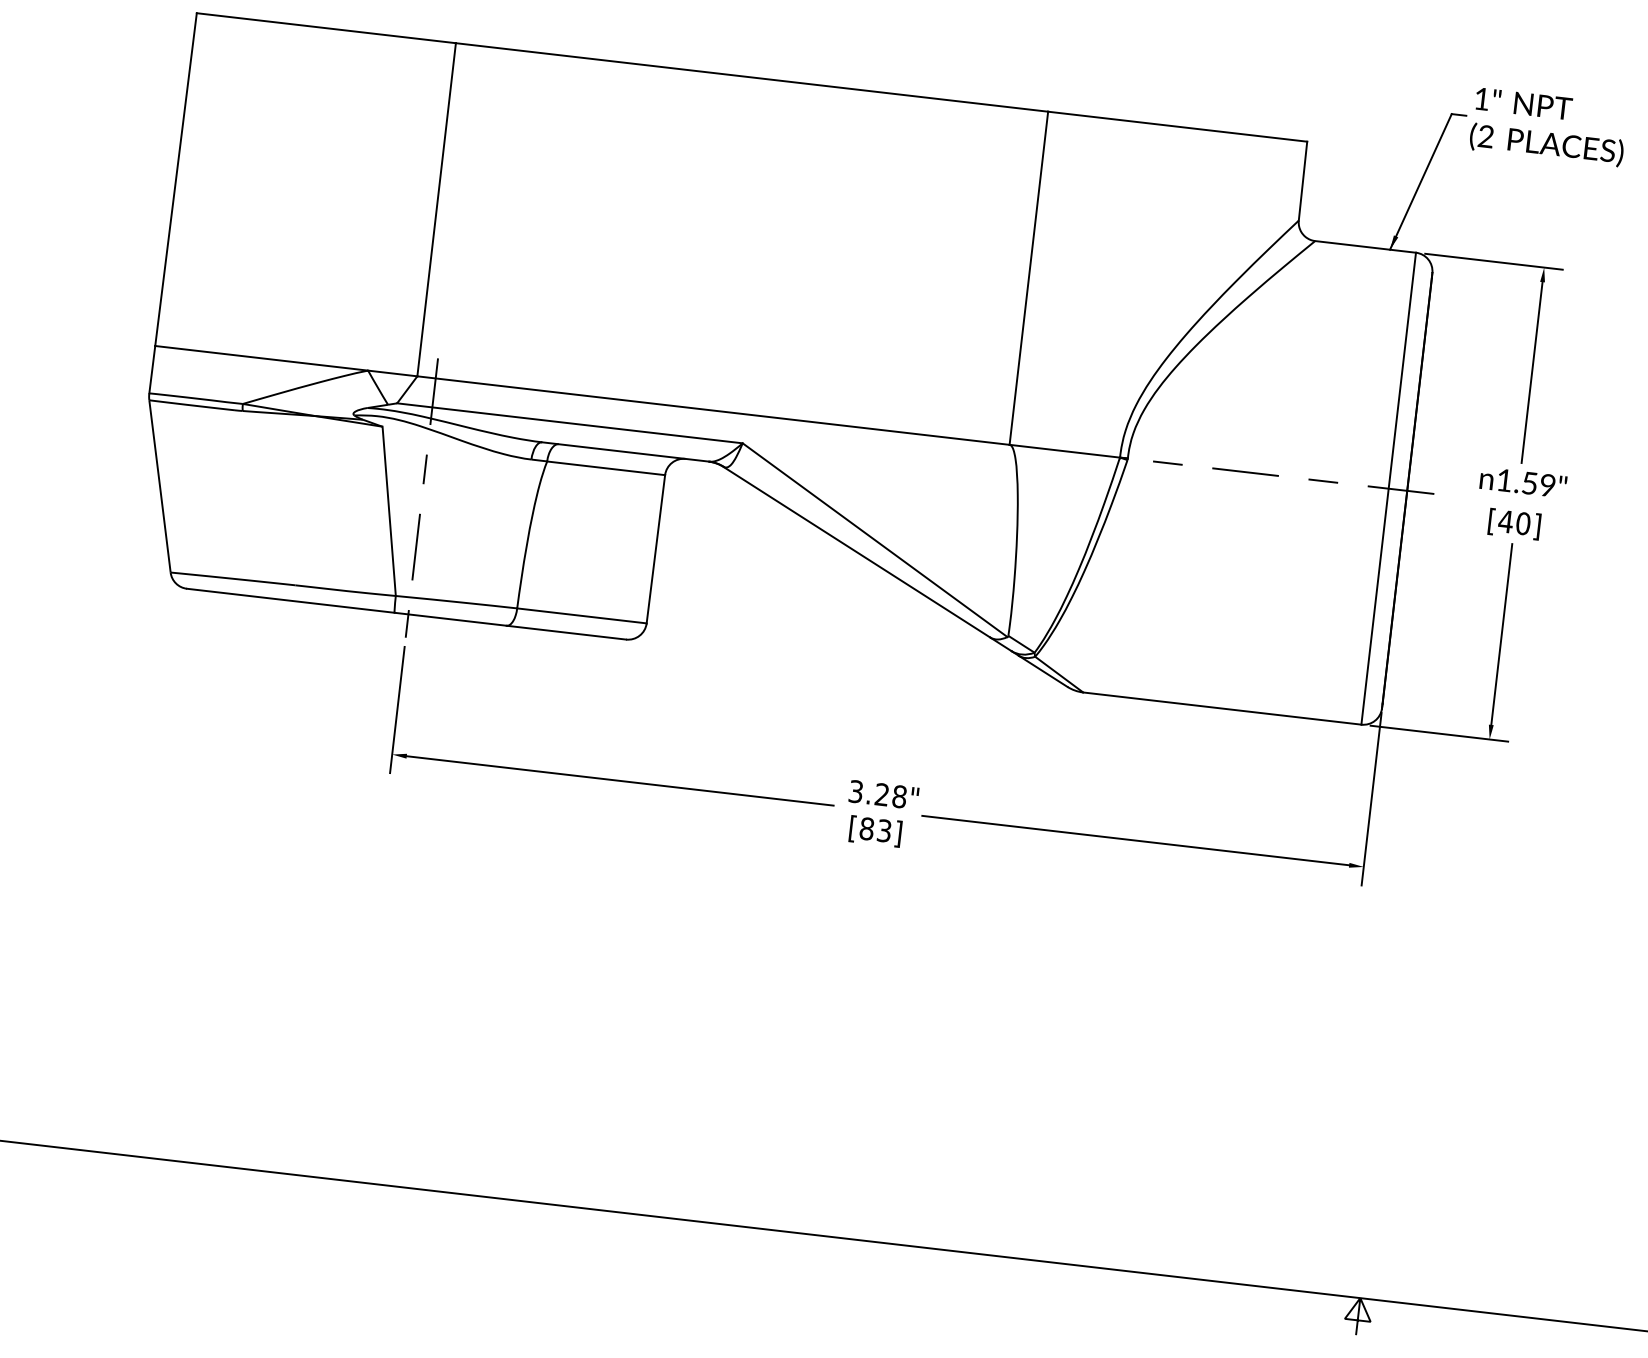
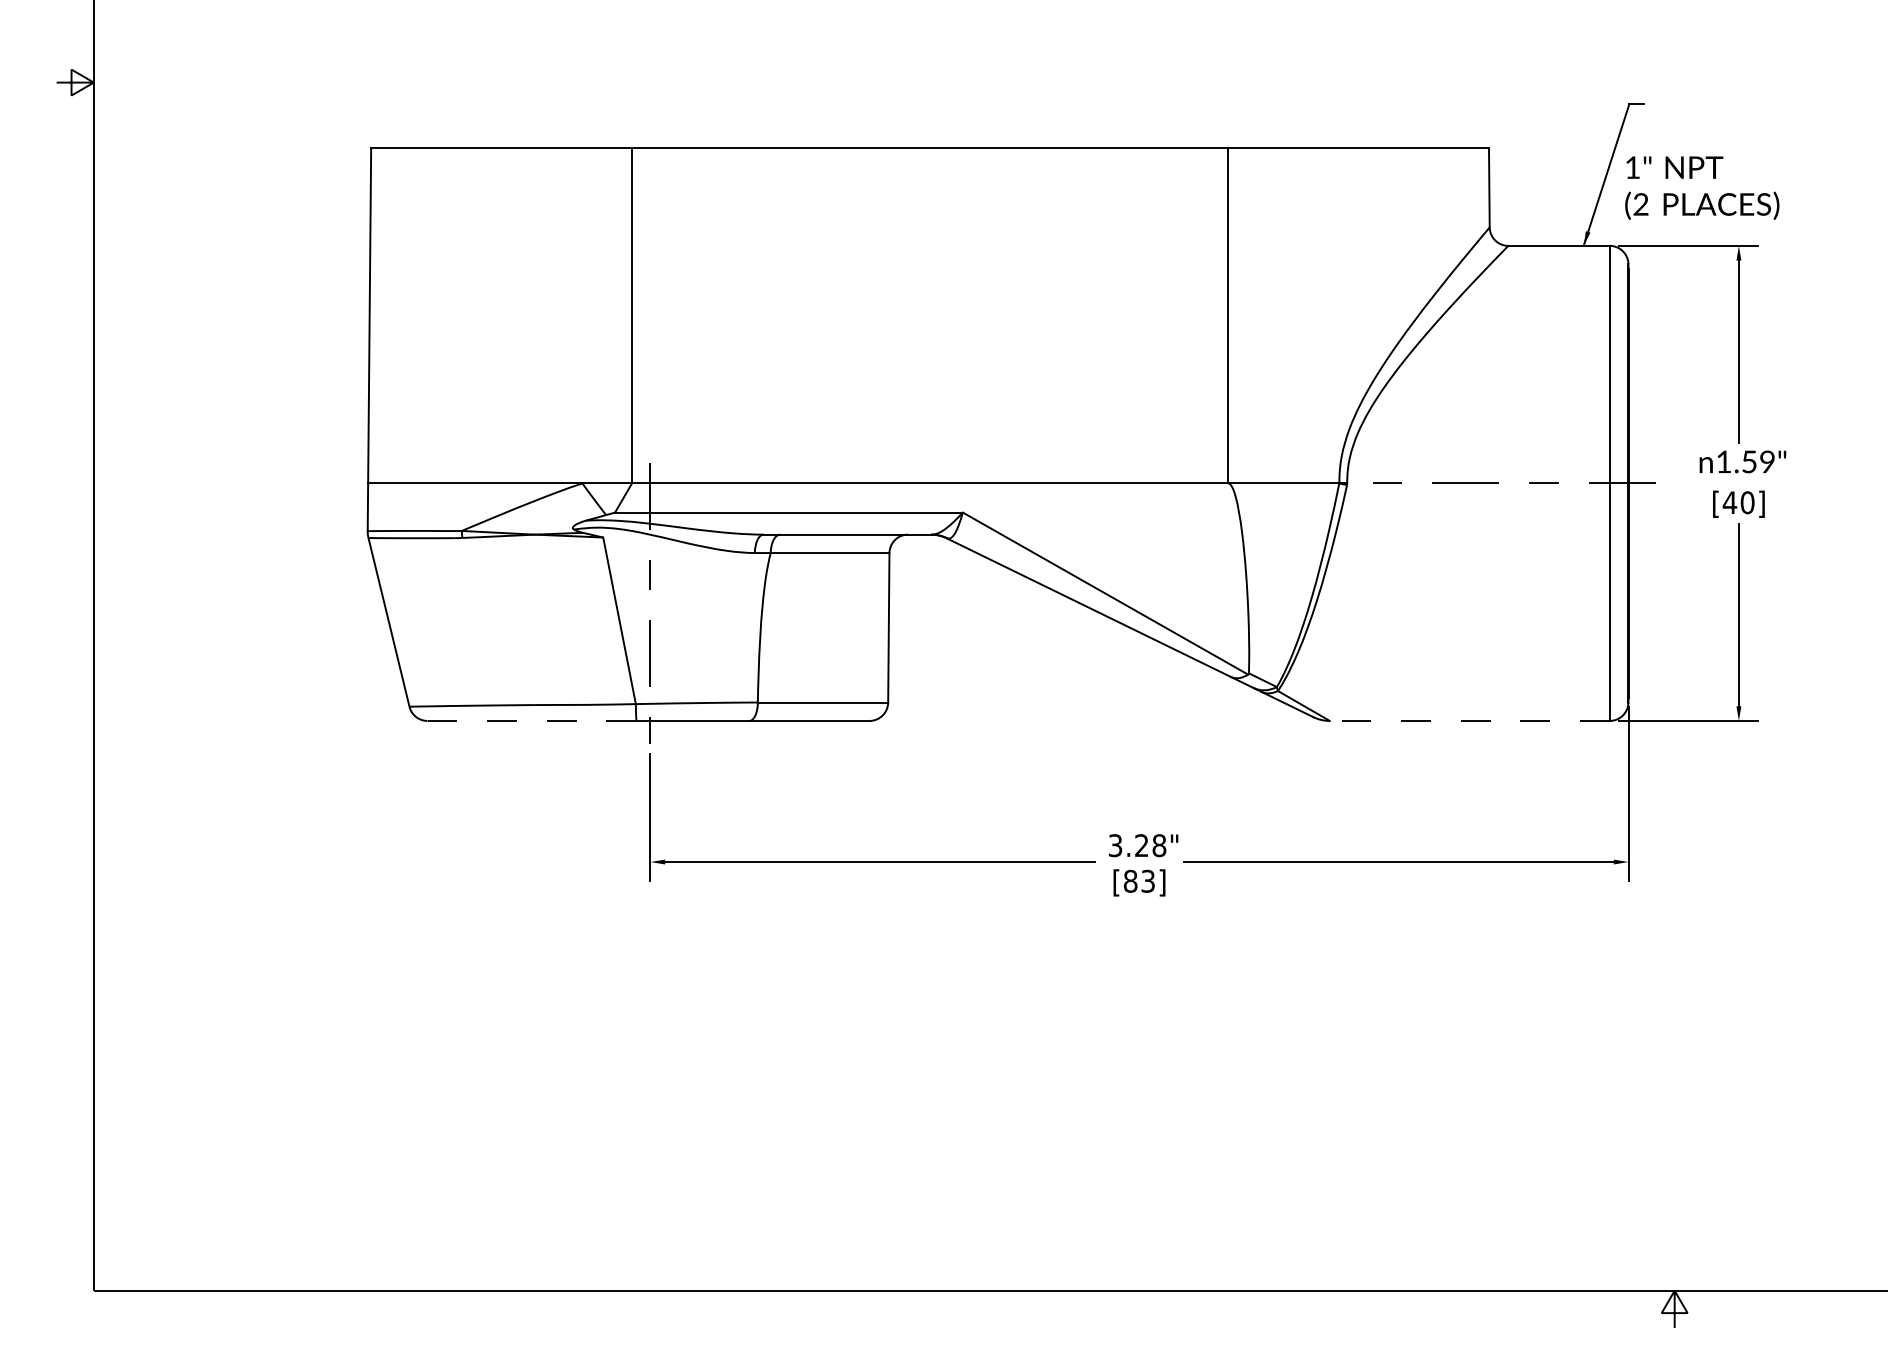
text: (1549, 126) -> (1702, 187), moved
line: (291, 600) -> (532, 720), solid -> dashed
line: (1222, 708) -> (1469, 720), solid -> dashed

